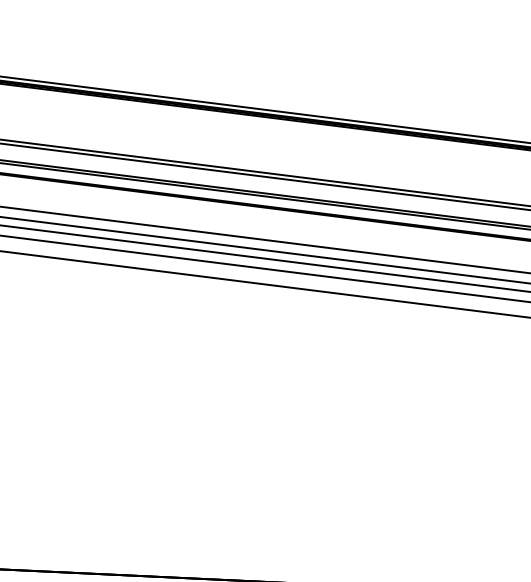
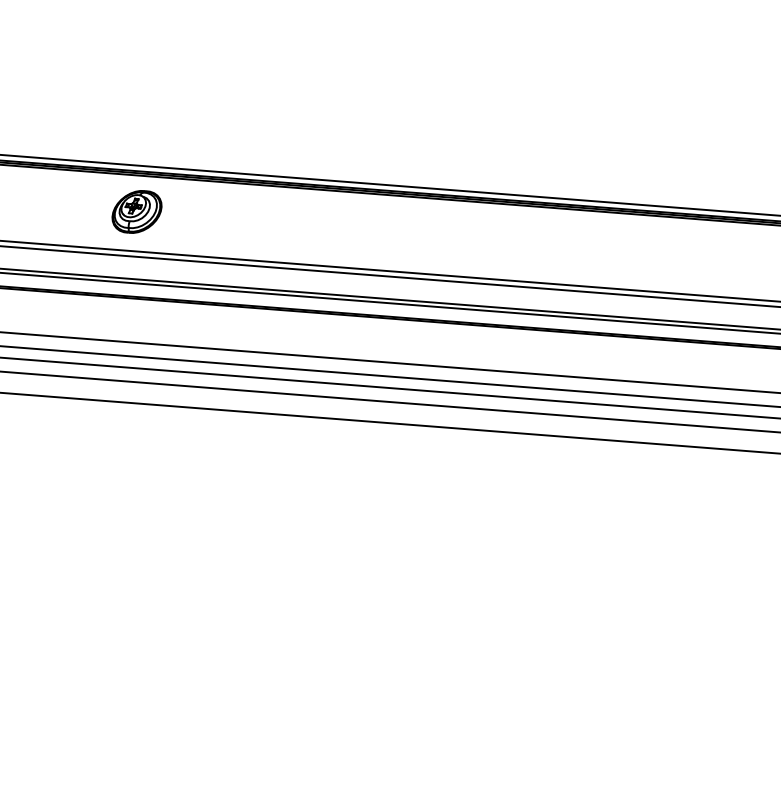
part: (87, 121) -> (136, 211), added

